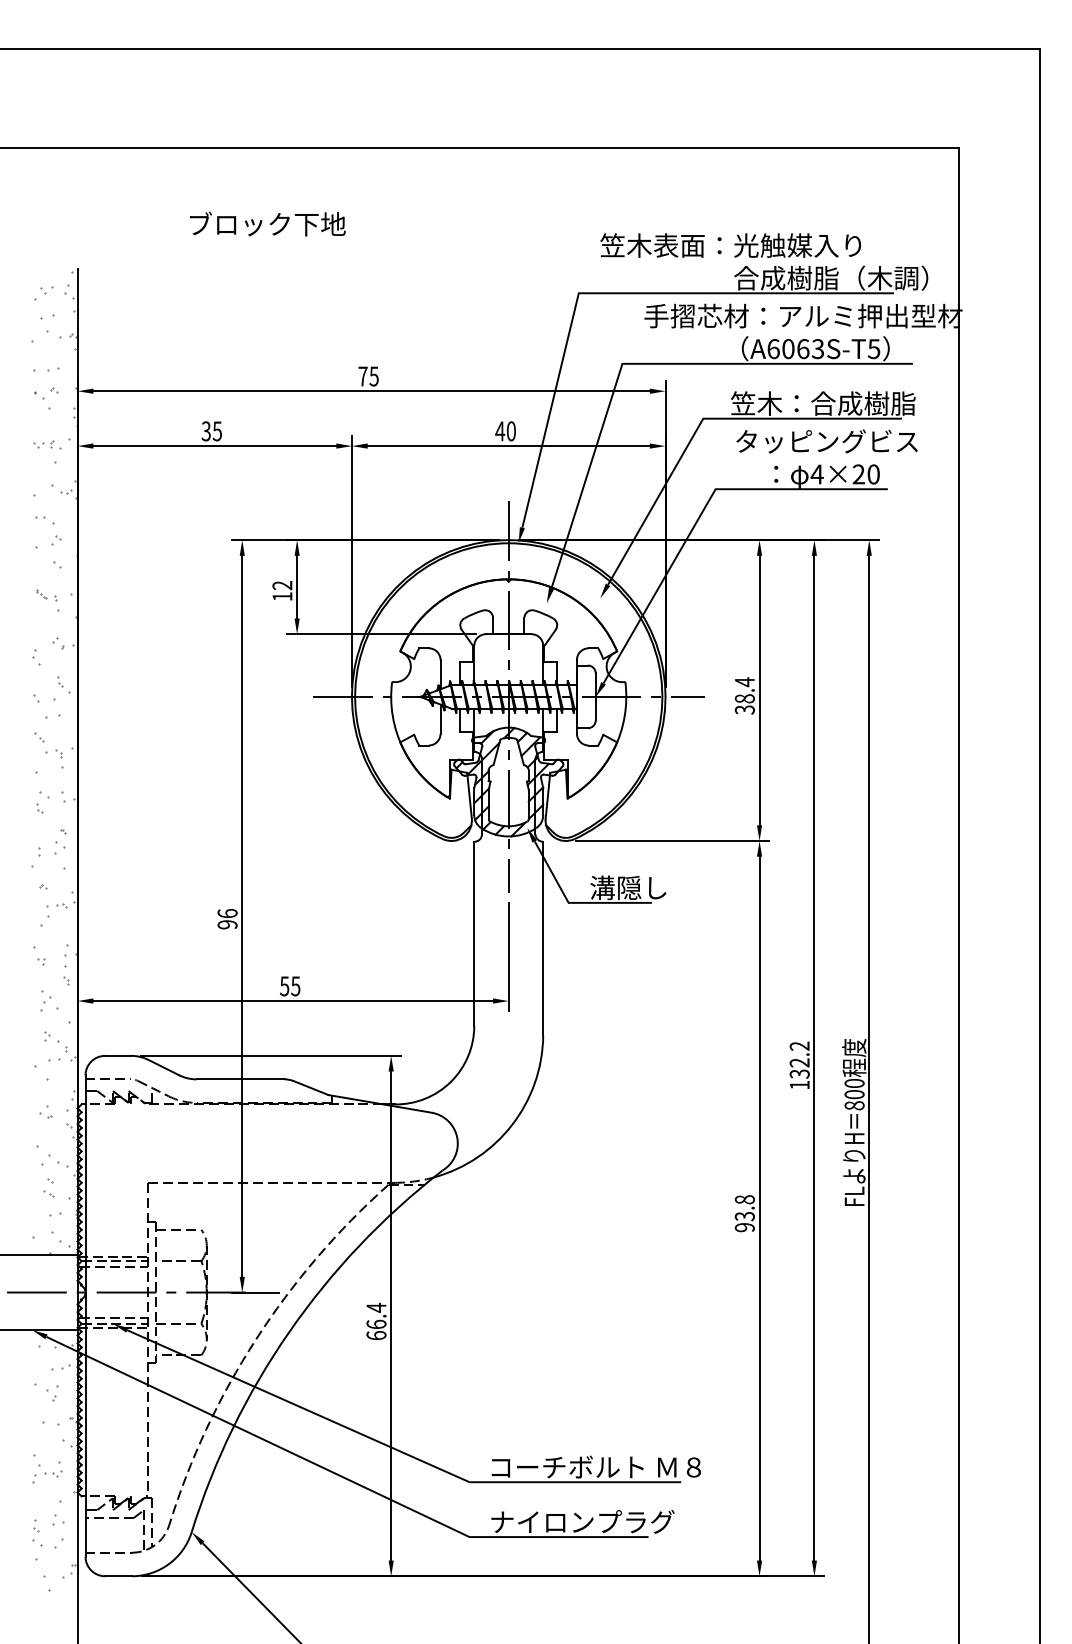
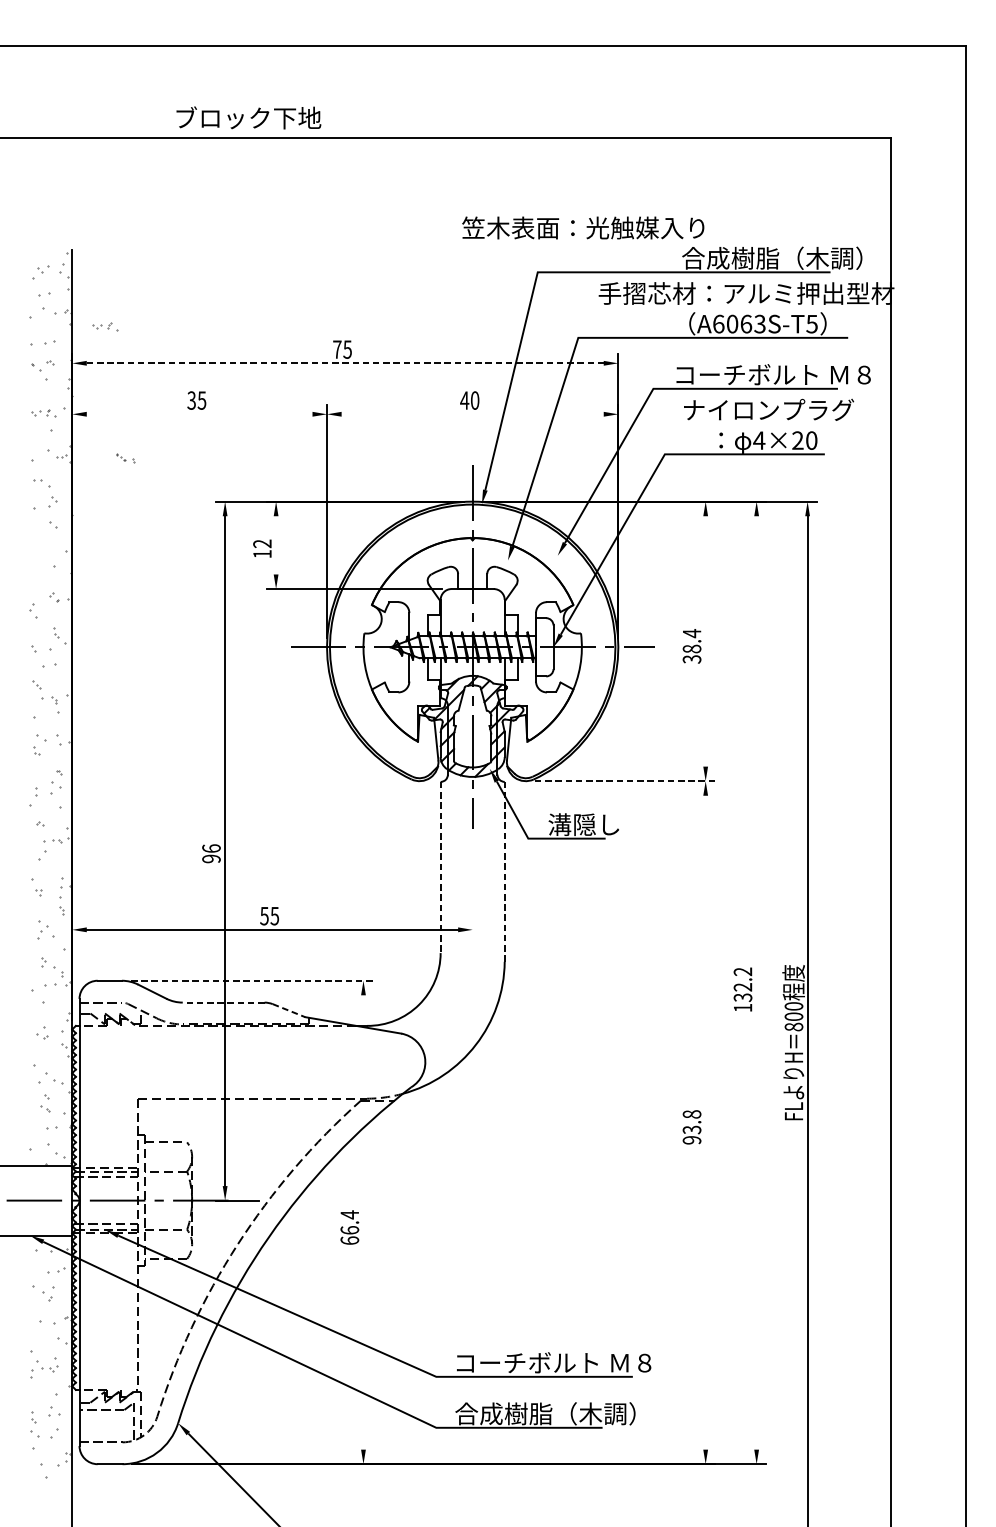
text: (267, 223) -> (248, 117), moved
text: (730, 245) -> (583, 227), moved
part: (113, 351) -> (105, 326), added
line: (372, 391) -> (346, 363), solid -> dashed
text: (832, 403) -> (773, 374), 笠木：合成樹脂 -> コーチボルト Ｍ８
text: (827, 441) -> (768, 410), タッピングビス -> ナイロンプラグ
line: (214, 446) -> (199, 414), removed
line: (508, 446) -> (472, 414), removed
line: (297, 586) -> (276, 544), removed
part: (46, 595) -> (125, 458), moved
line: (759, 690) -> (705, 641), removed
line: (672, 841) -> (624, 781), solid -> dashed
line: (474, 934) -> (440, 868), solid -> dashed
line: (543, 938) -> (504, 871), solid -> dashed
line: (508, 956) -> (472, 888), removed
line: (271, 1055) -> (252, 980), solid -> dashed
line: (814, 1057) -> (756, 982), removed
line: (240, 1079) -> (223, 1002), solid -> dashed
line: (311, 1088) -> (289, 1011), solid -> dashed
line: (759, 1208) -> (705, 1122), removed
line: (391, 1315) -> (363, 1221), removed
text: (587, 1521) -> (545, 1413), ナイロンプラグ -> 合成樹脂（木調）

